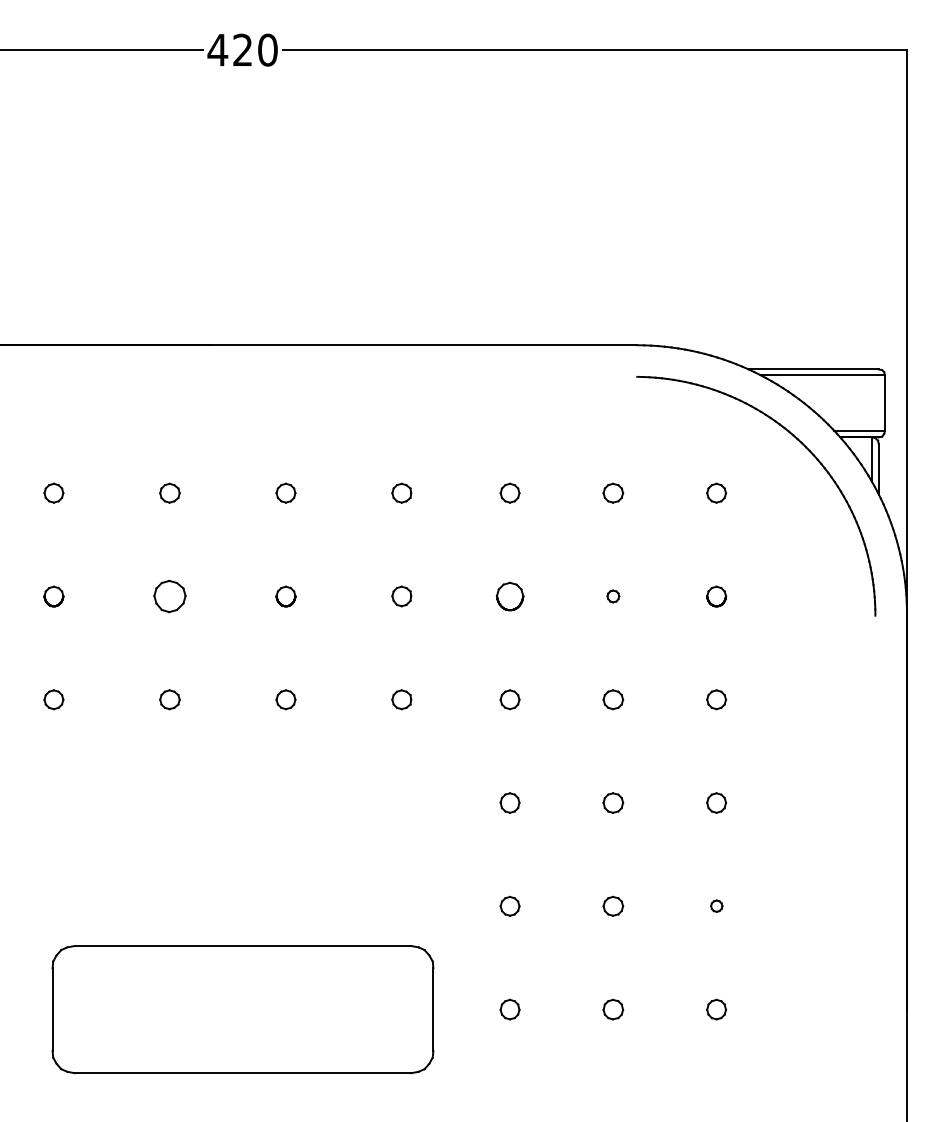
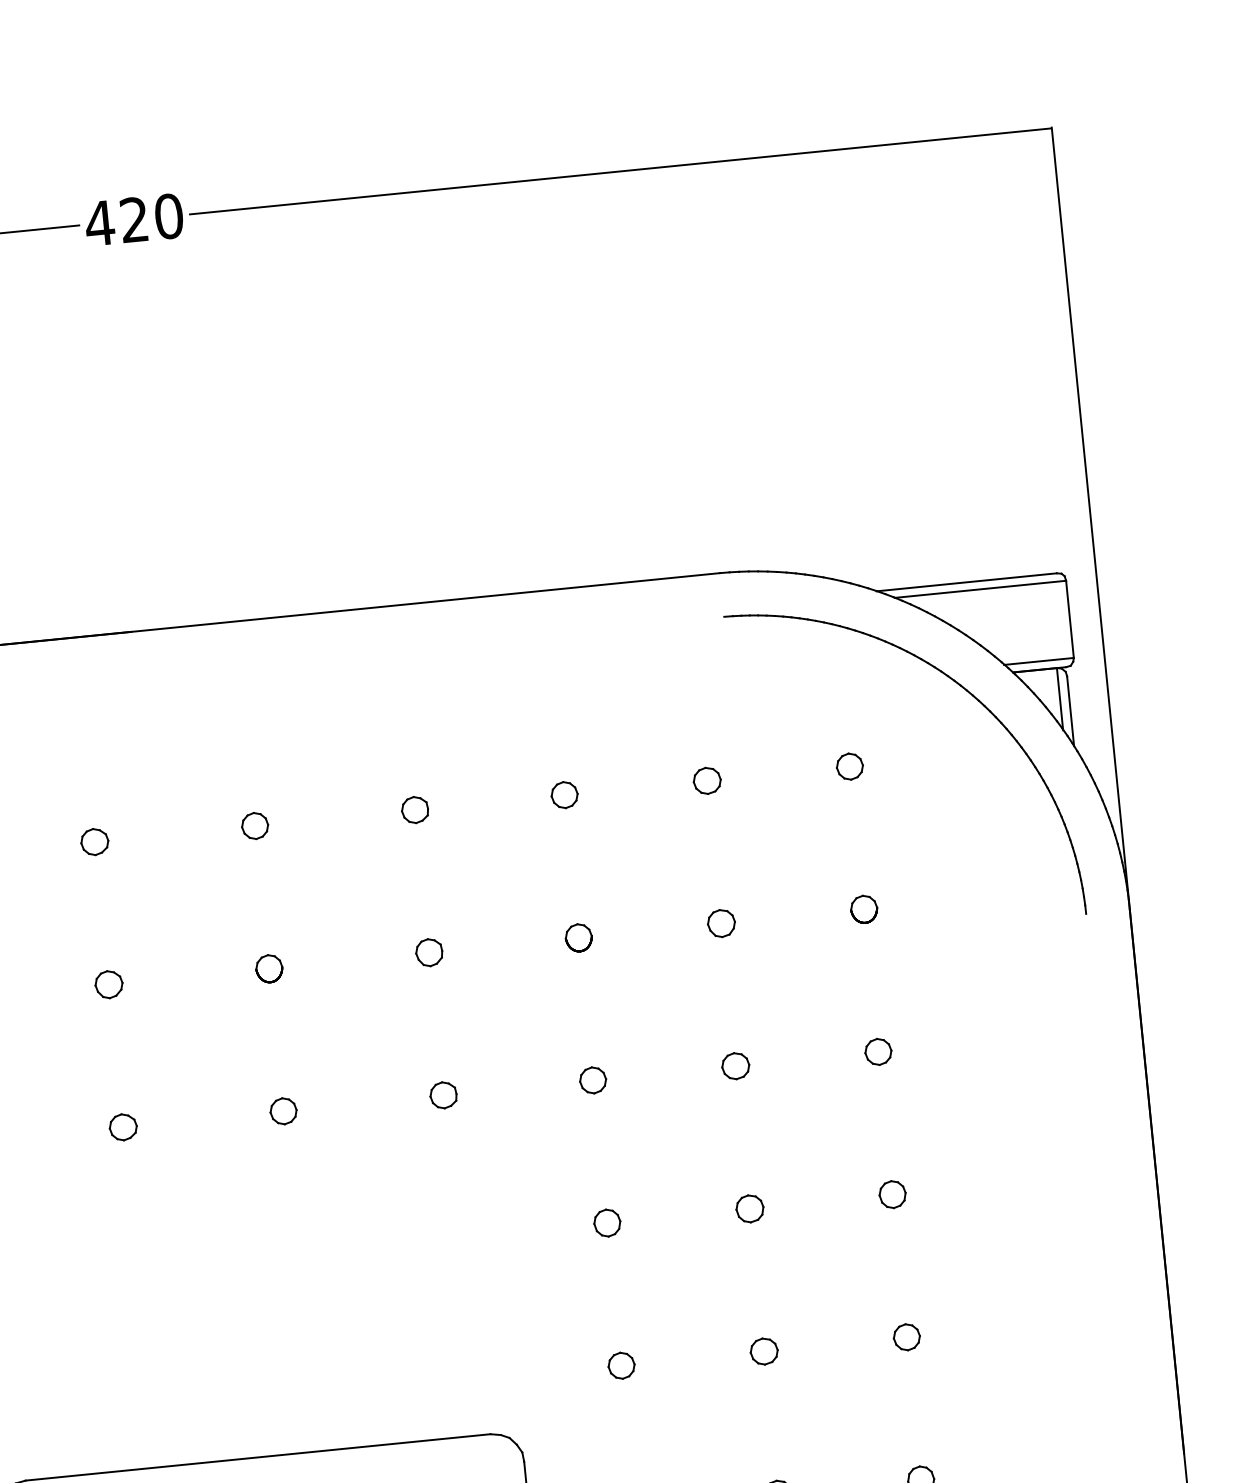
part: (169, 596) -> (108, 984), size x0.62
part: (509, 596) -> (578, 937), size x0.71
part: (613, 596) -> (721, 923), size x1.67
part: (716, 905) -> (906, 1336), size x1.67

